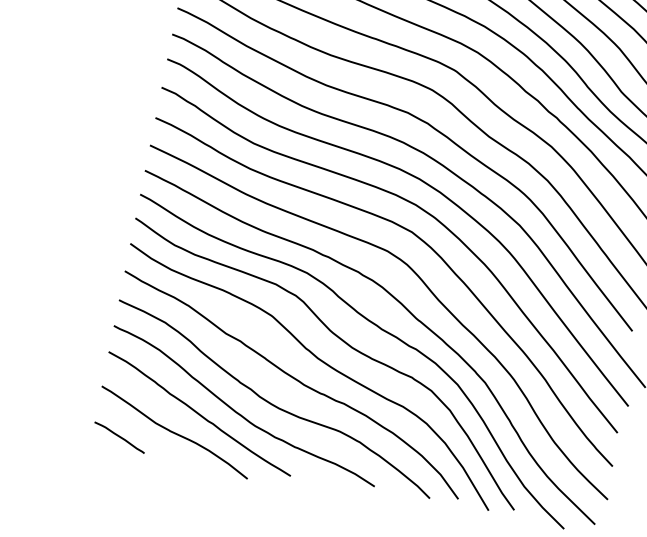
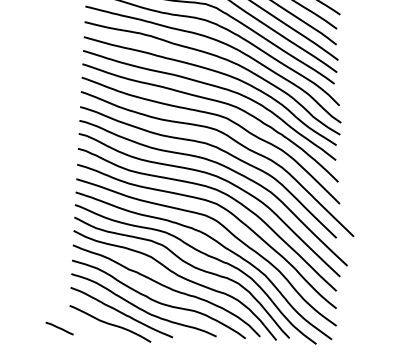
line: (119, 437) -> (59, 328), moved

